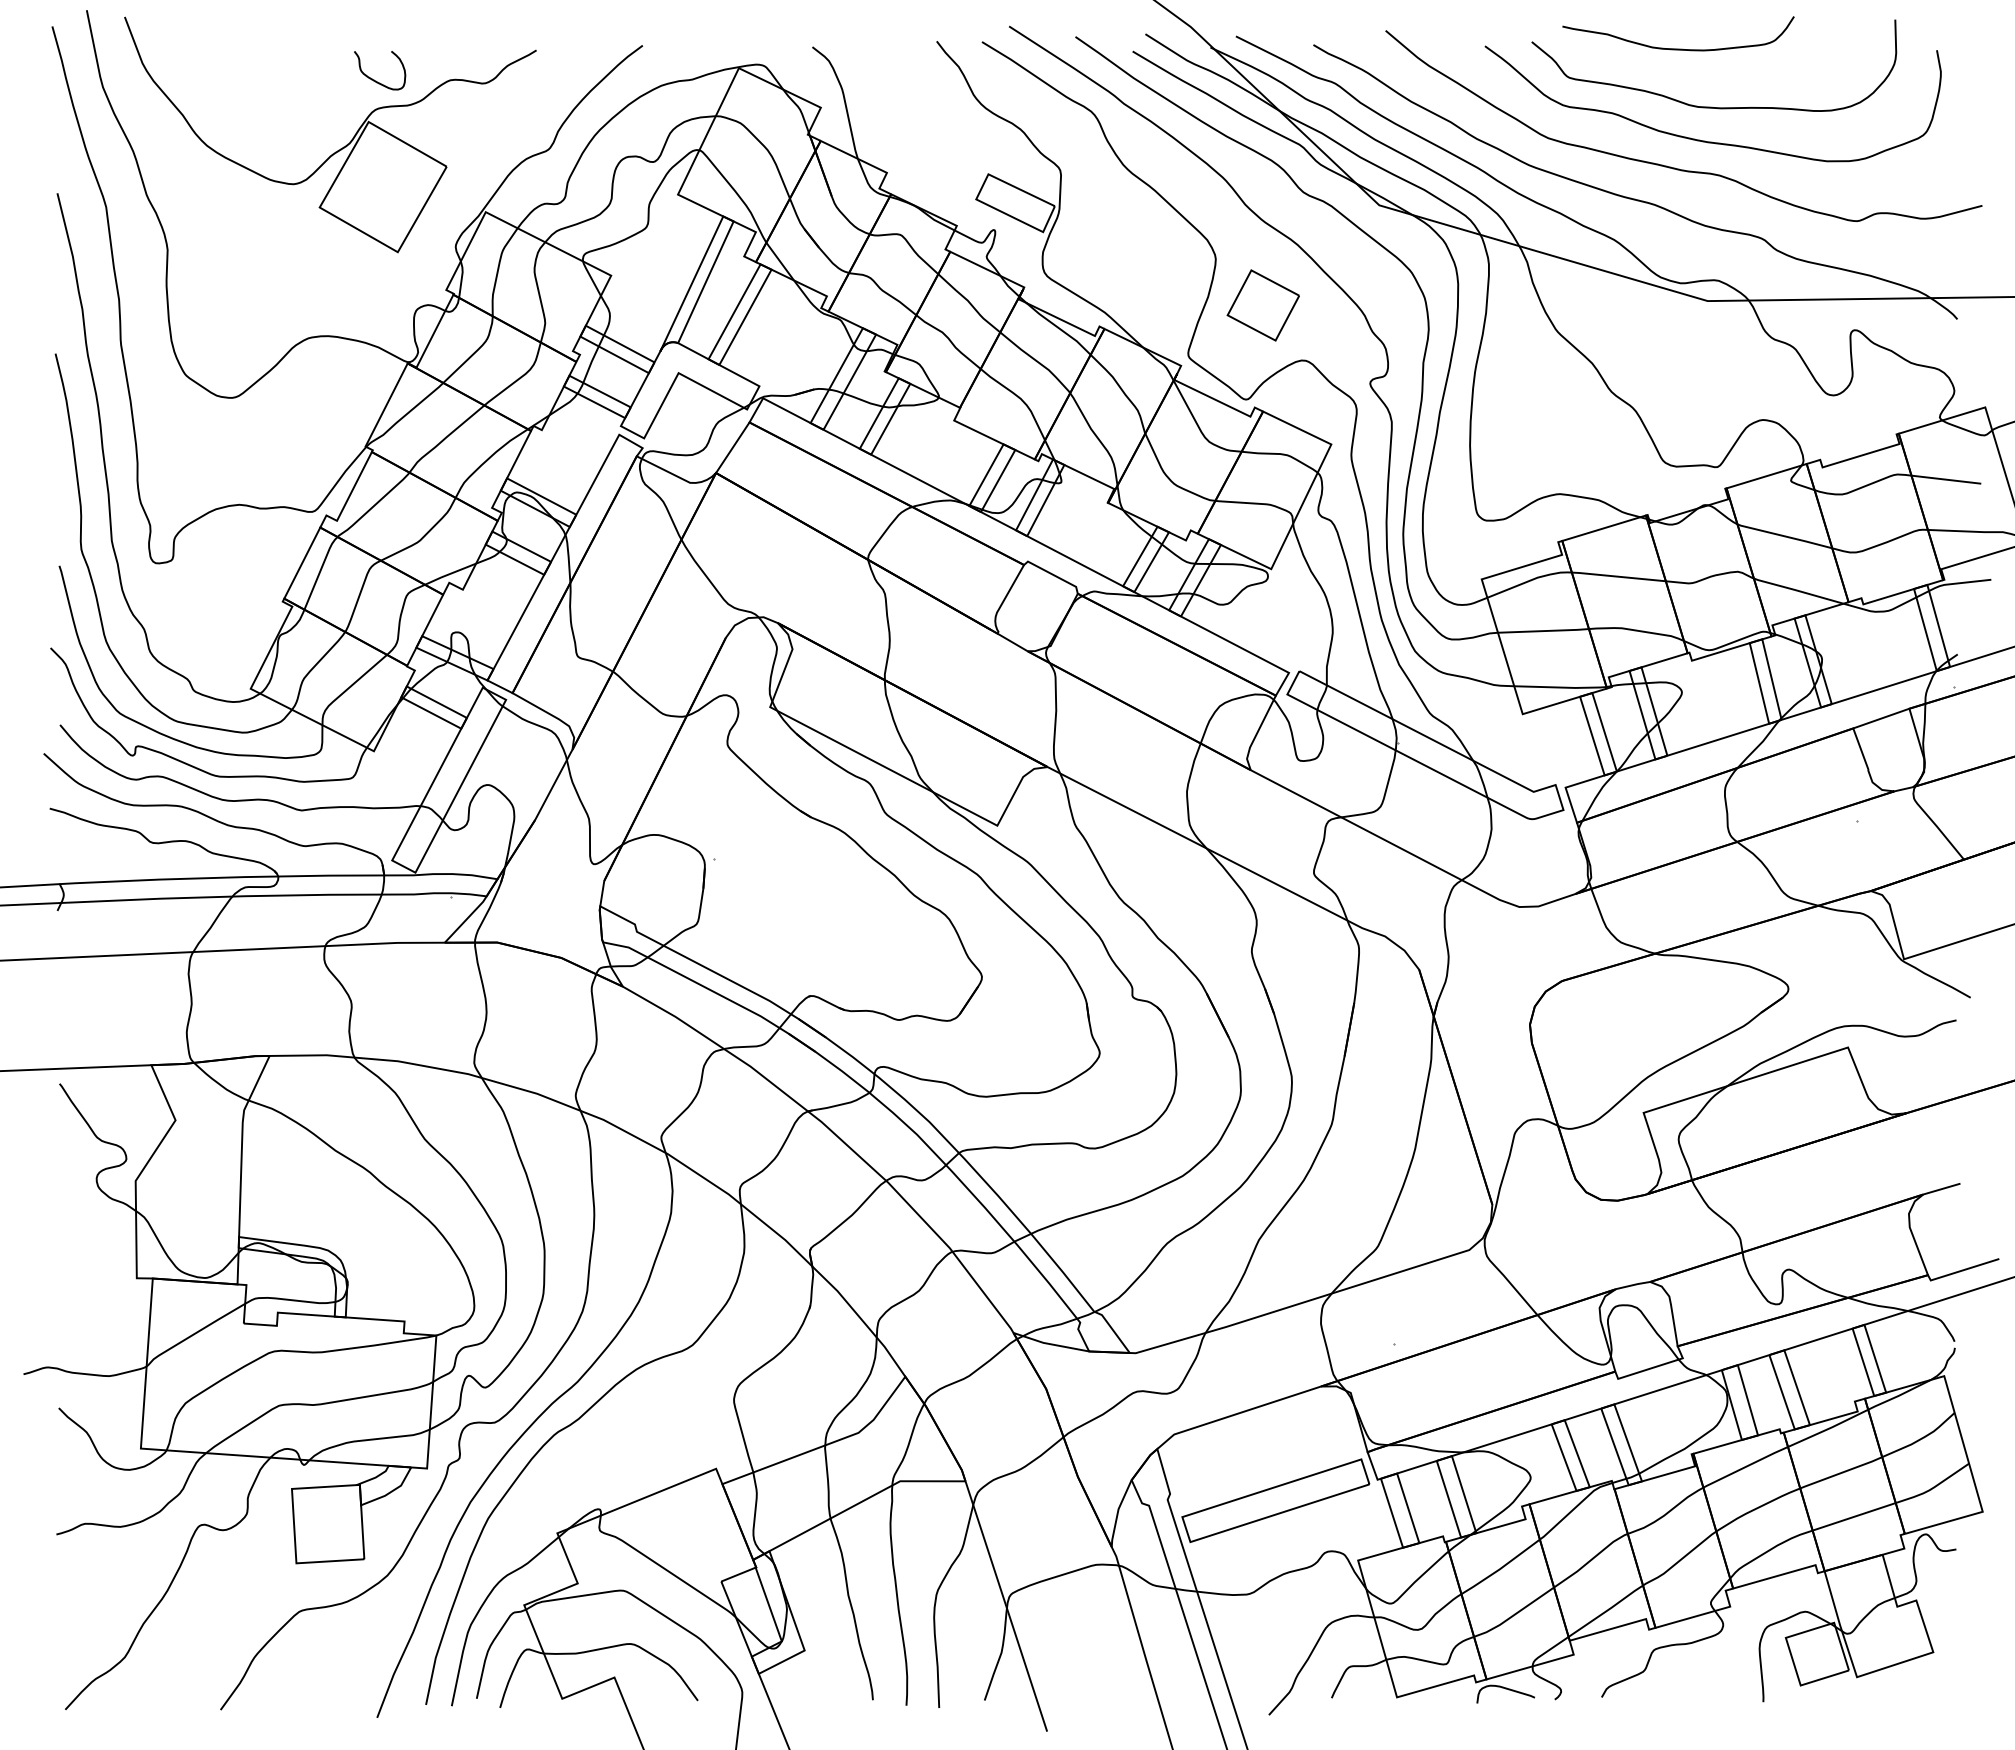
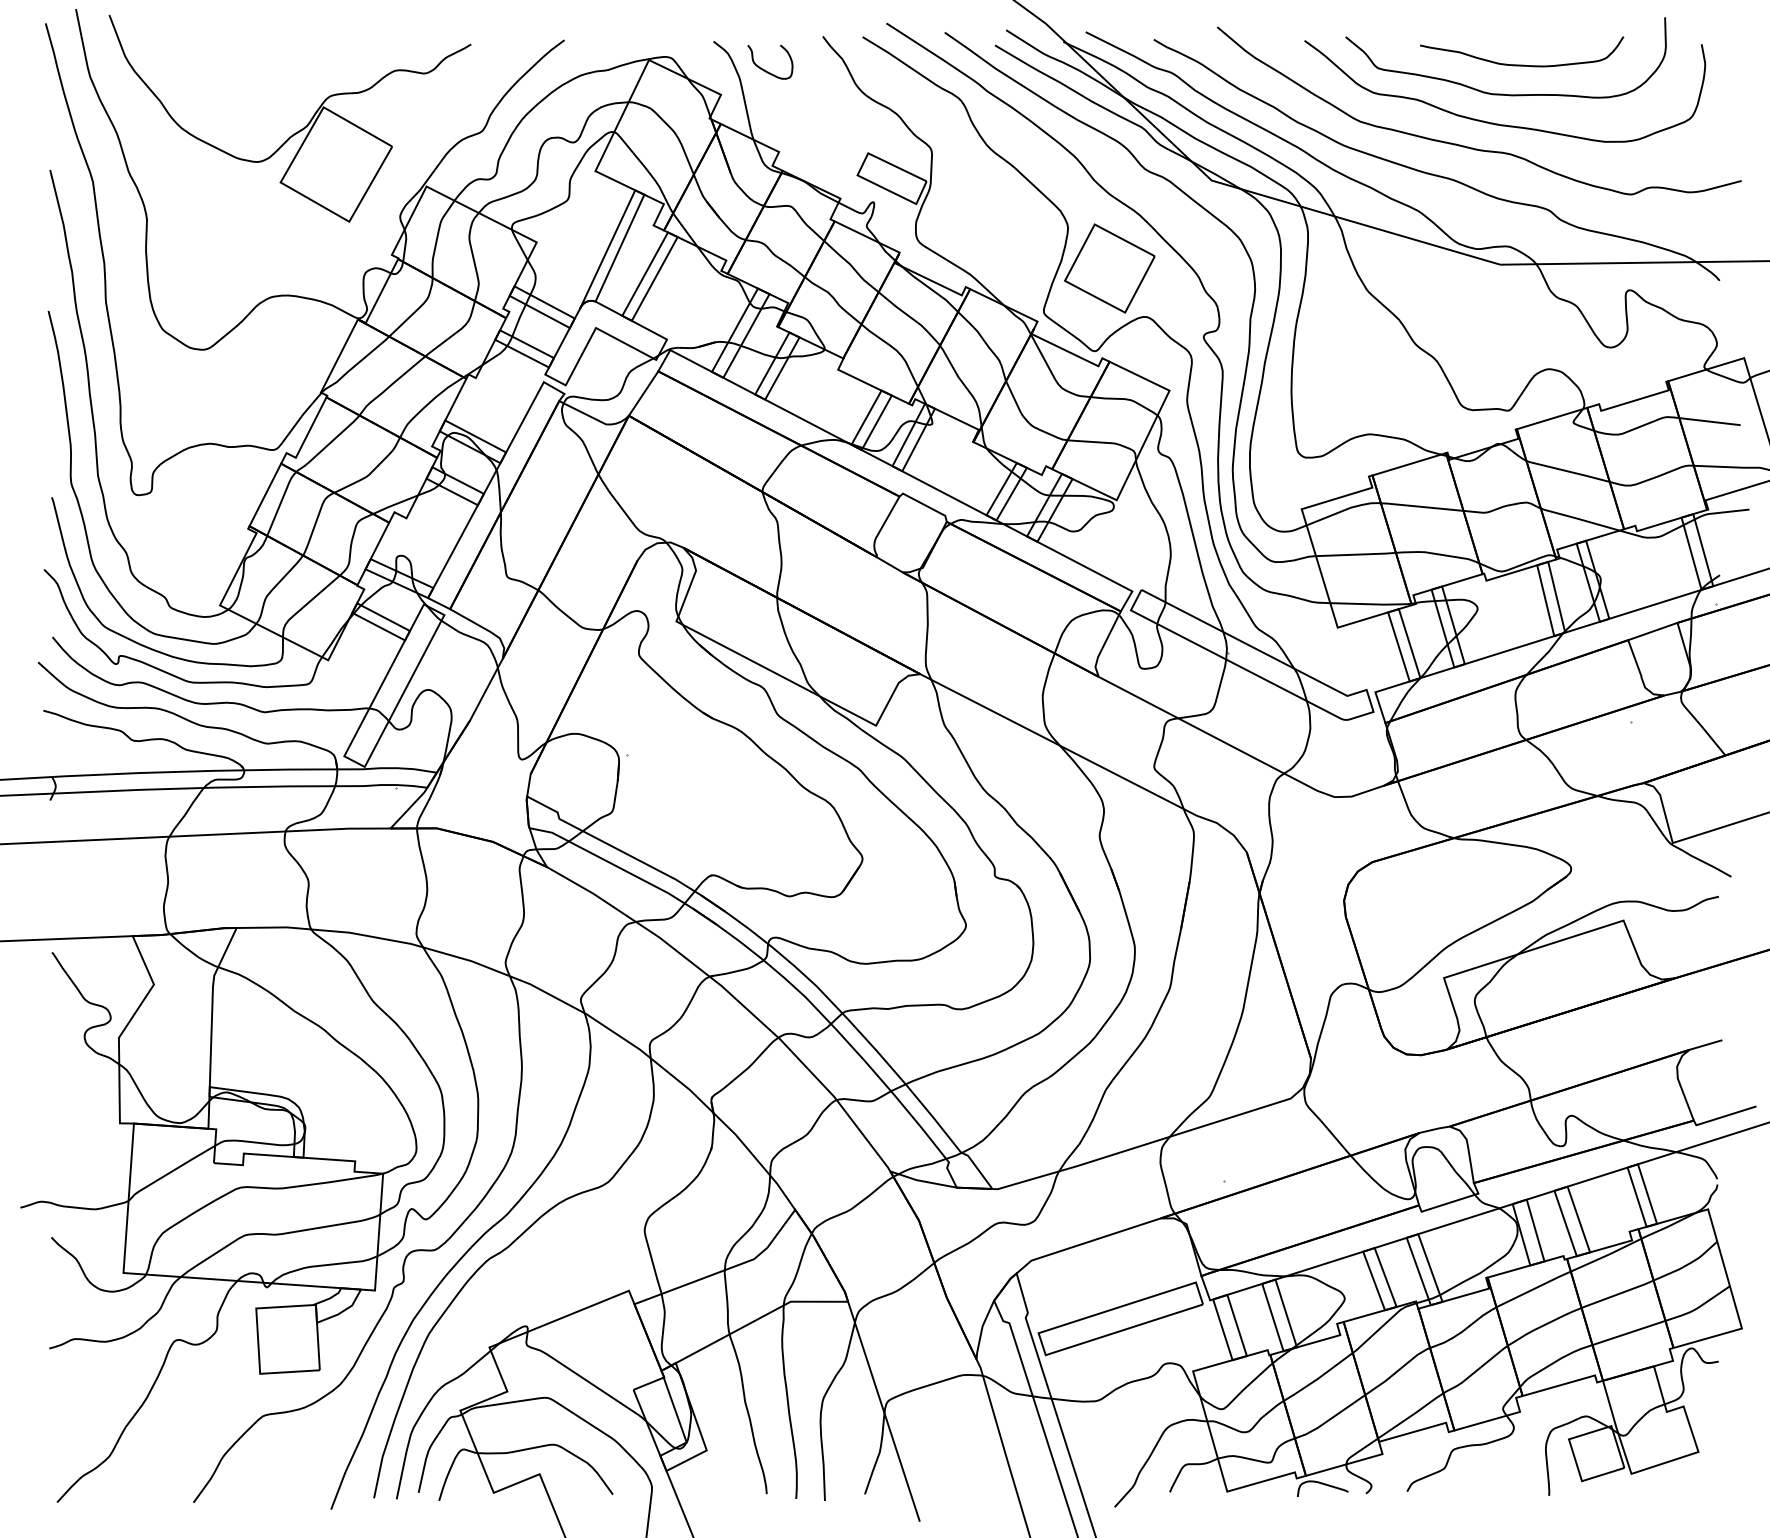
curve: (1678, 48) -> (1522, 64), moved
curve: (376, 80) -> (767, 70), moved
part: (1263, 305) -> (1109, 268), size x1.43

